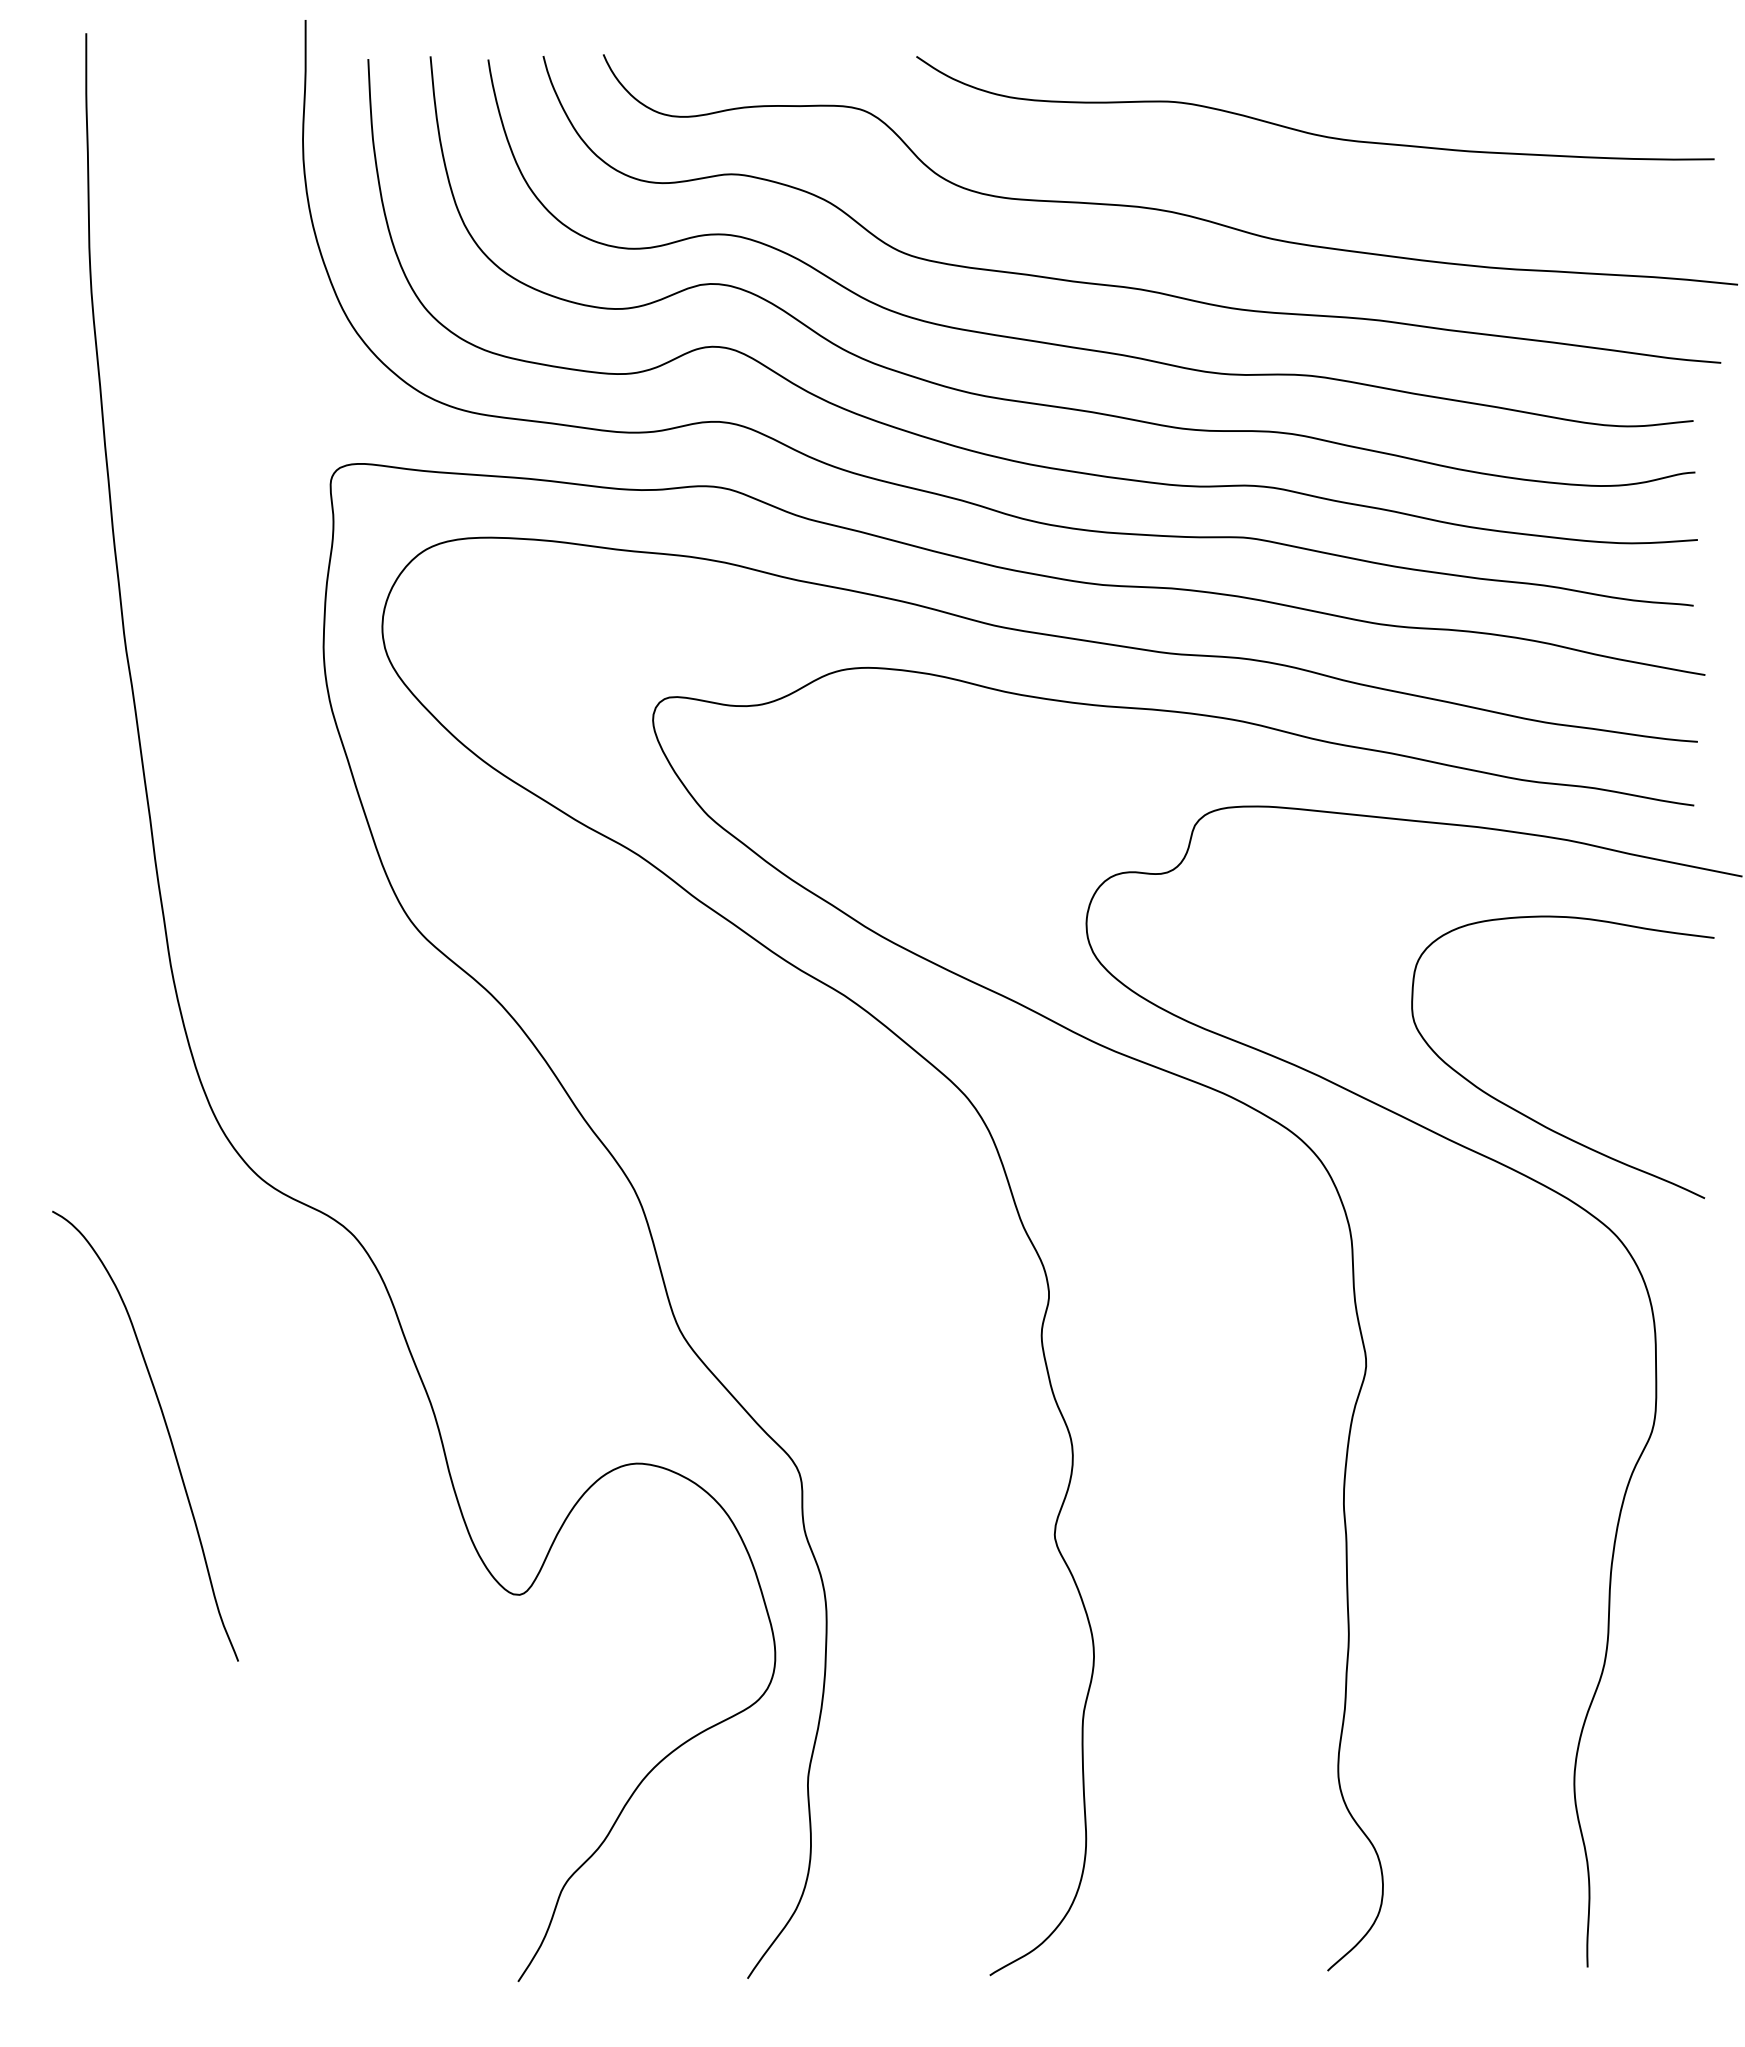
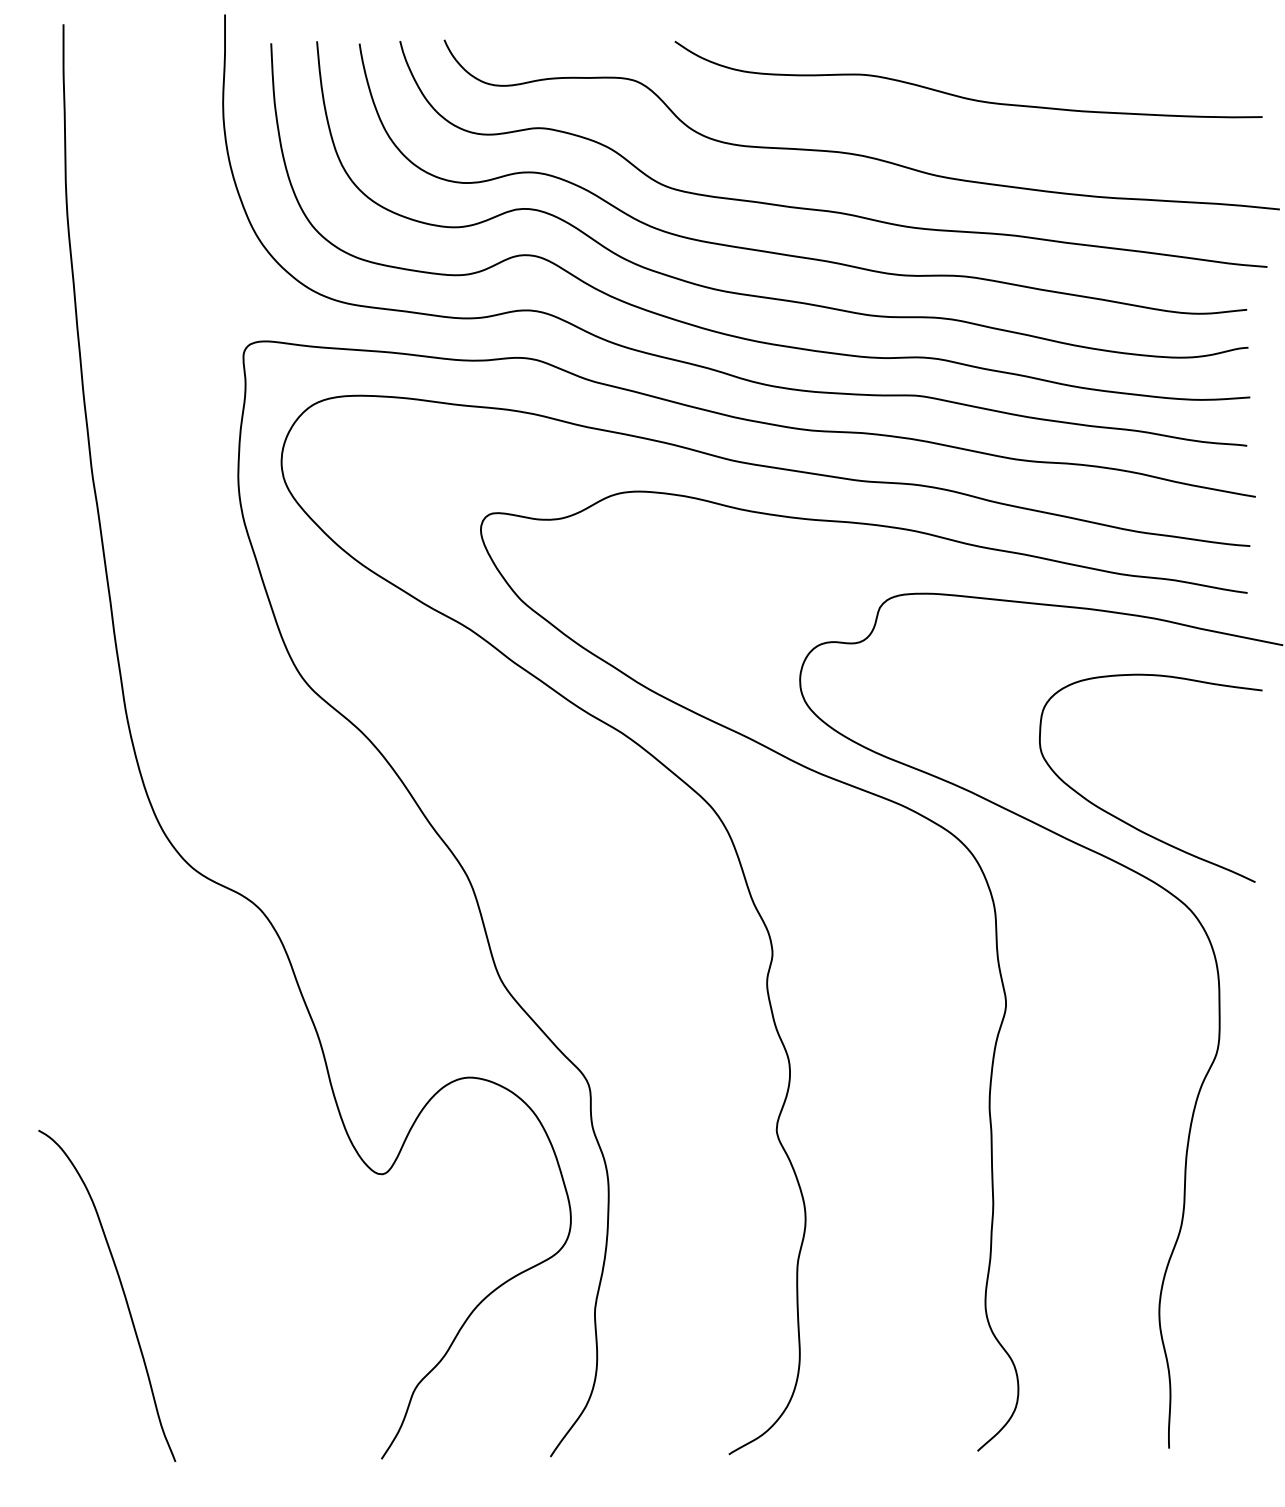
curve: (166, 1429) -> (122, 1291), moved

